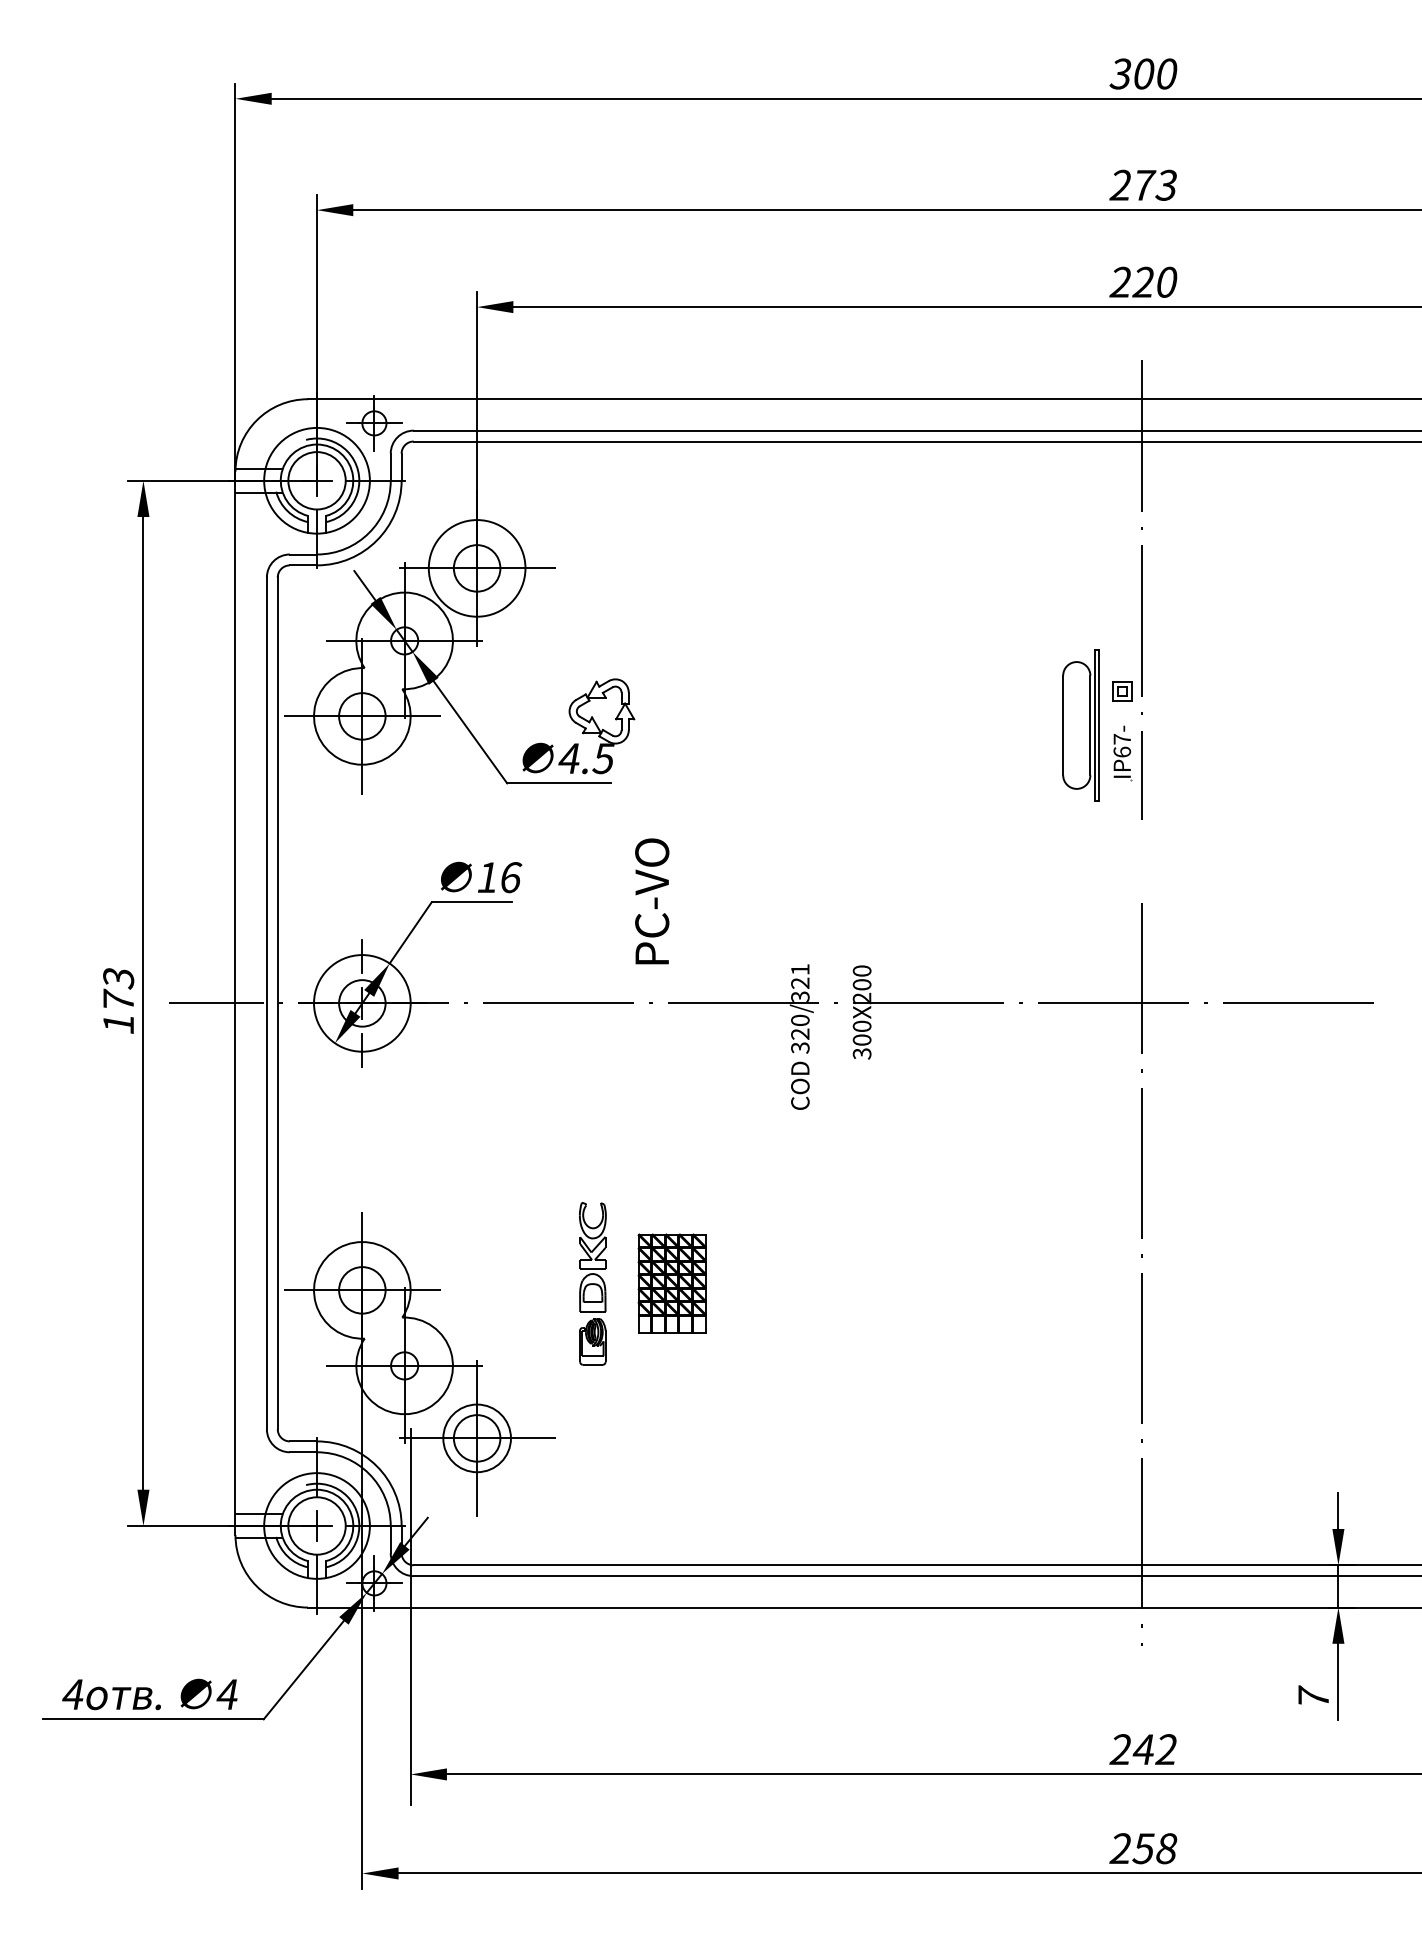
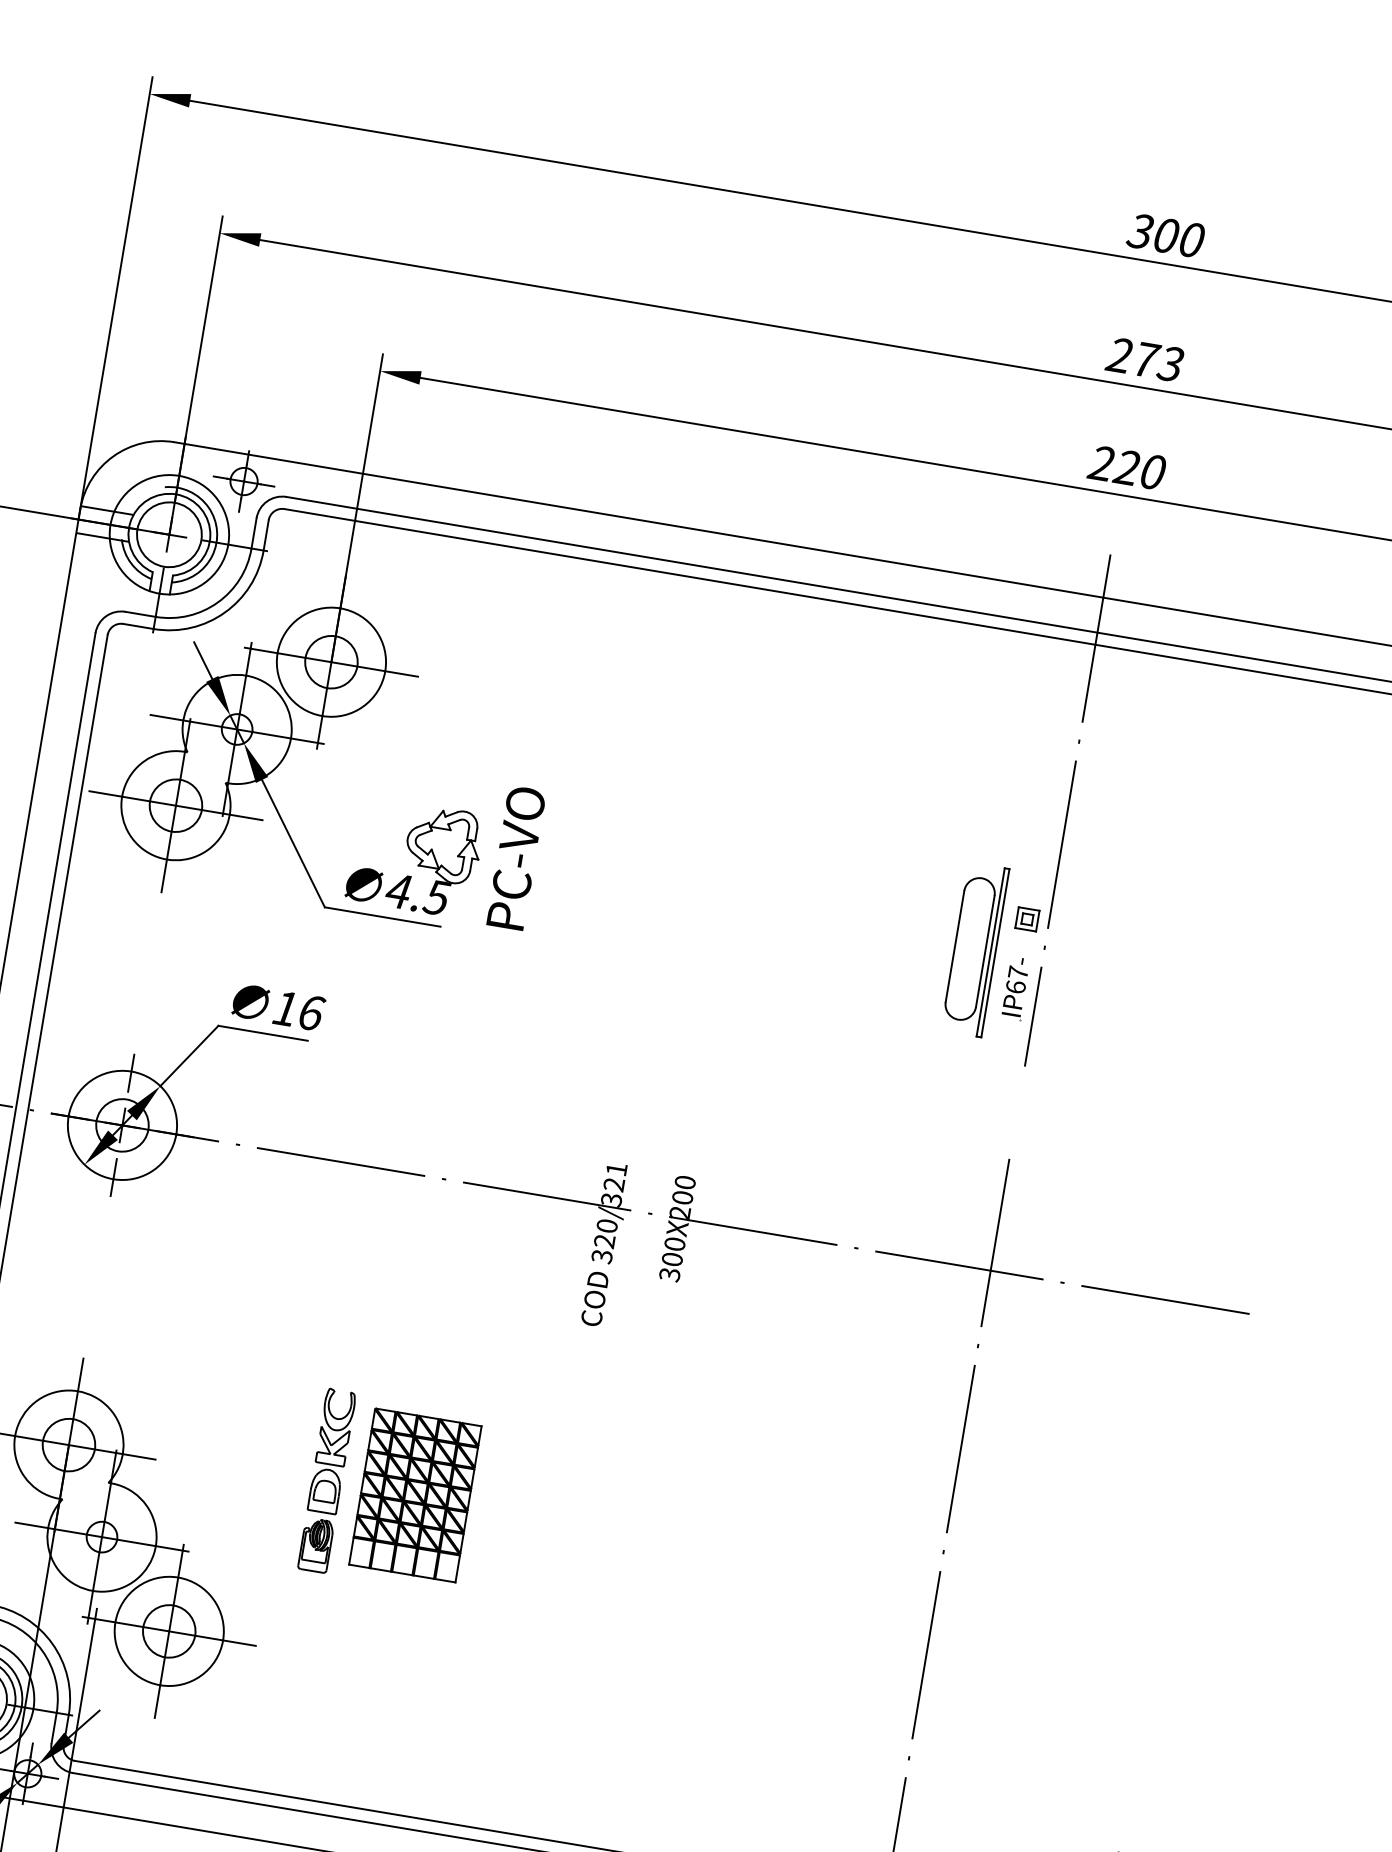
text: (652, 901) -> (516, 858), moved
part: (671, 1283) -> (414, 1495), size x1.43
circle: (476, 1438) -> (168, 1631), size x1.43

